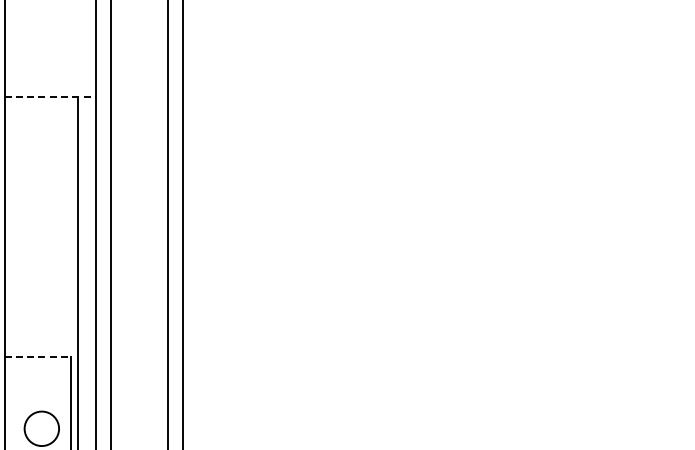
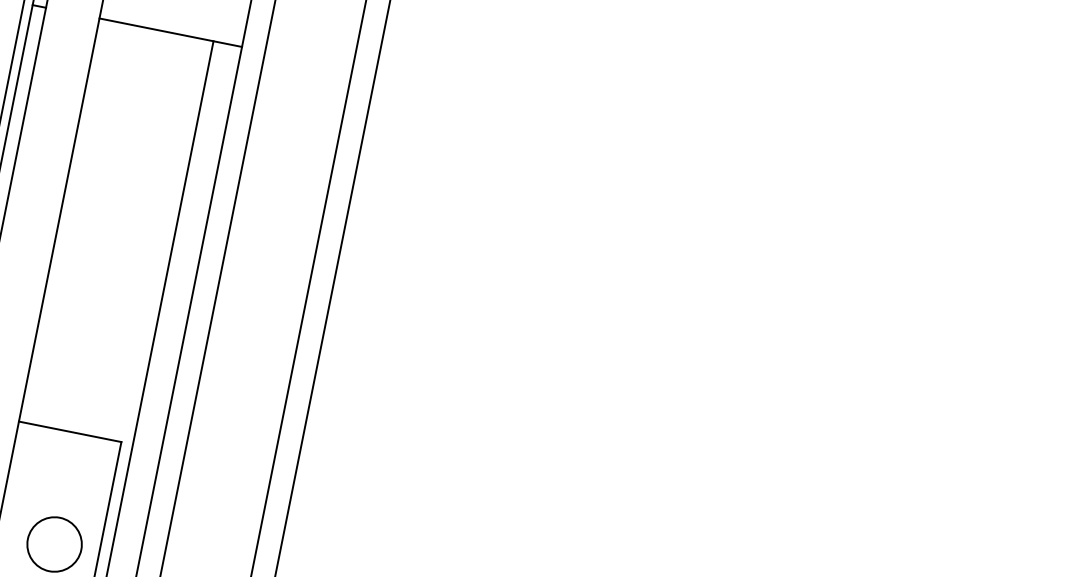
line: (50, 97) -> (170, 33), dashed -> solid
line: (38, 357) -> (71, 432), dashed -> solid

